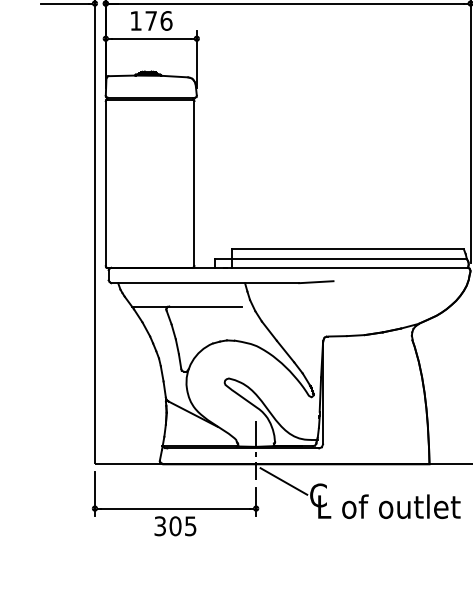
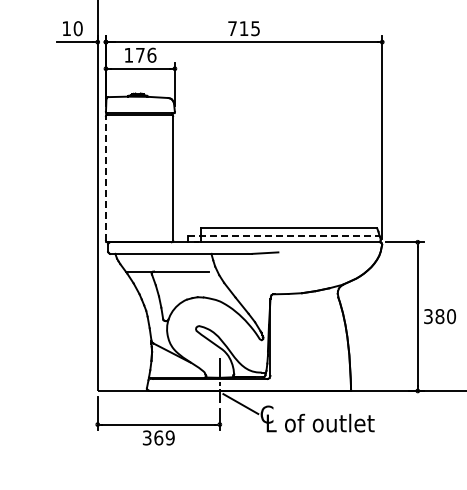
line: (105, 183) -> (105, 178), solid -> dashed
line: (340, 258) -> (283, 235), solid -> dashed
text: (183, 525) -> (164, 437), 305 -> 369

